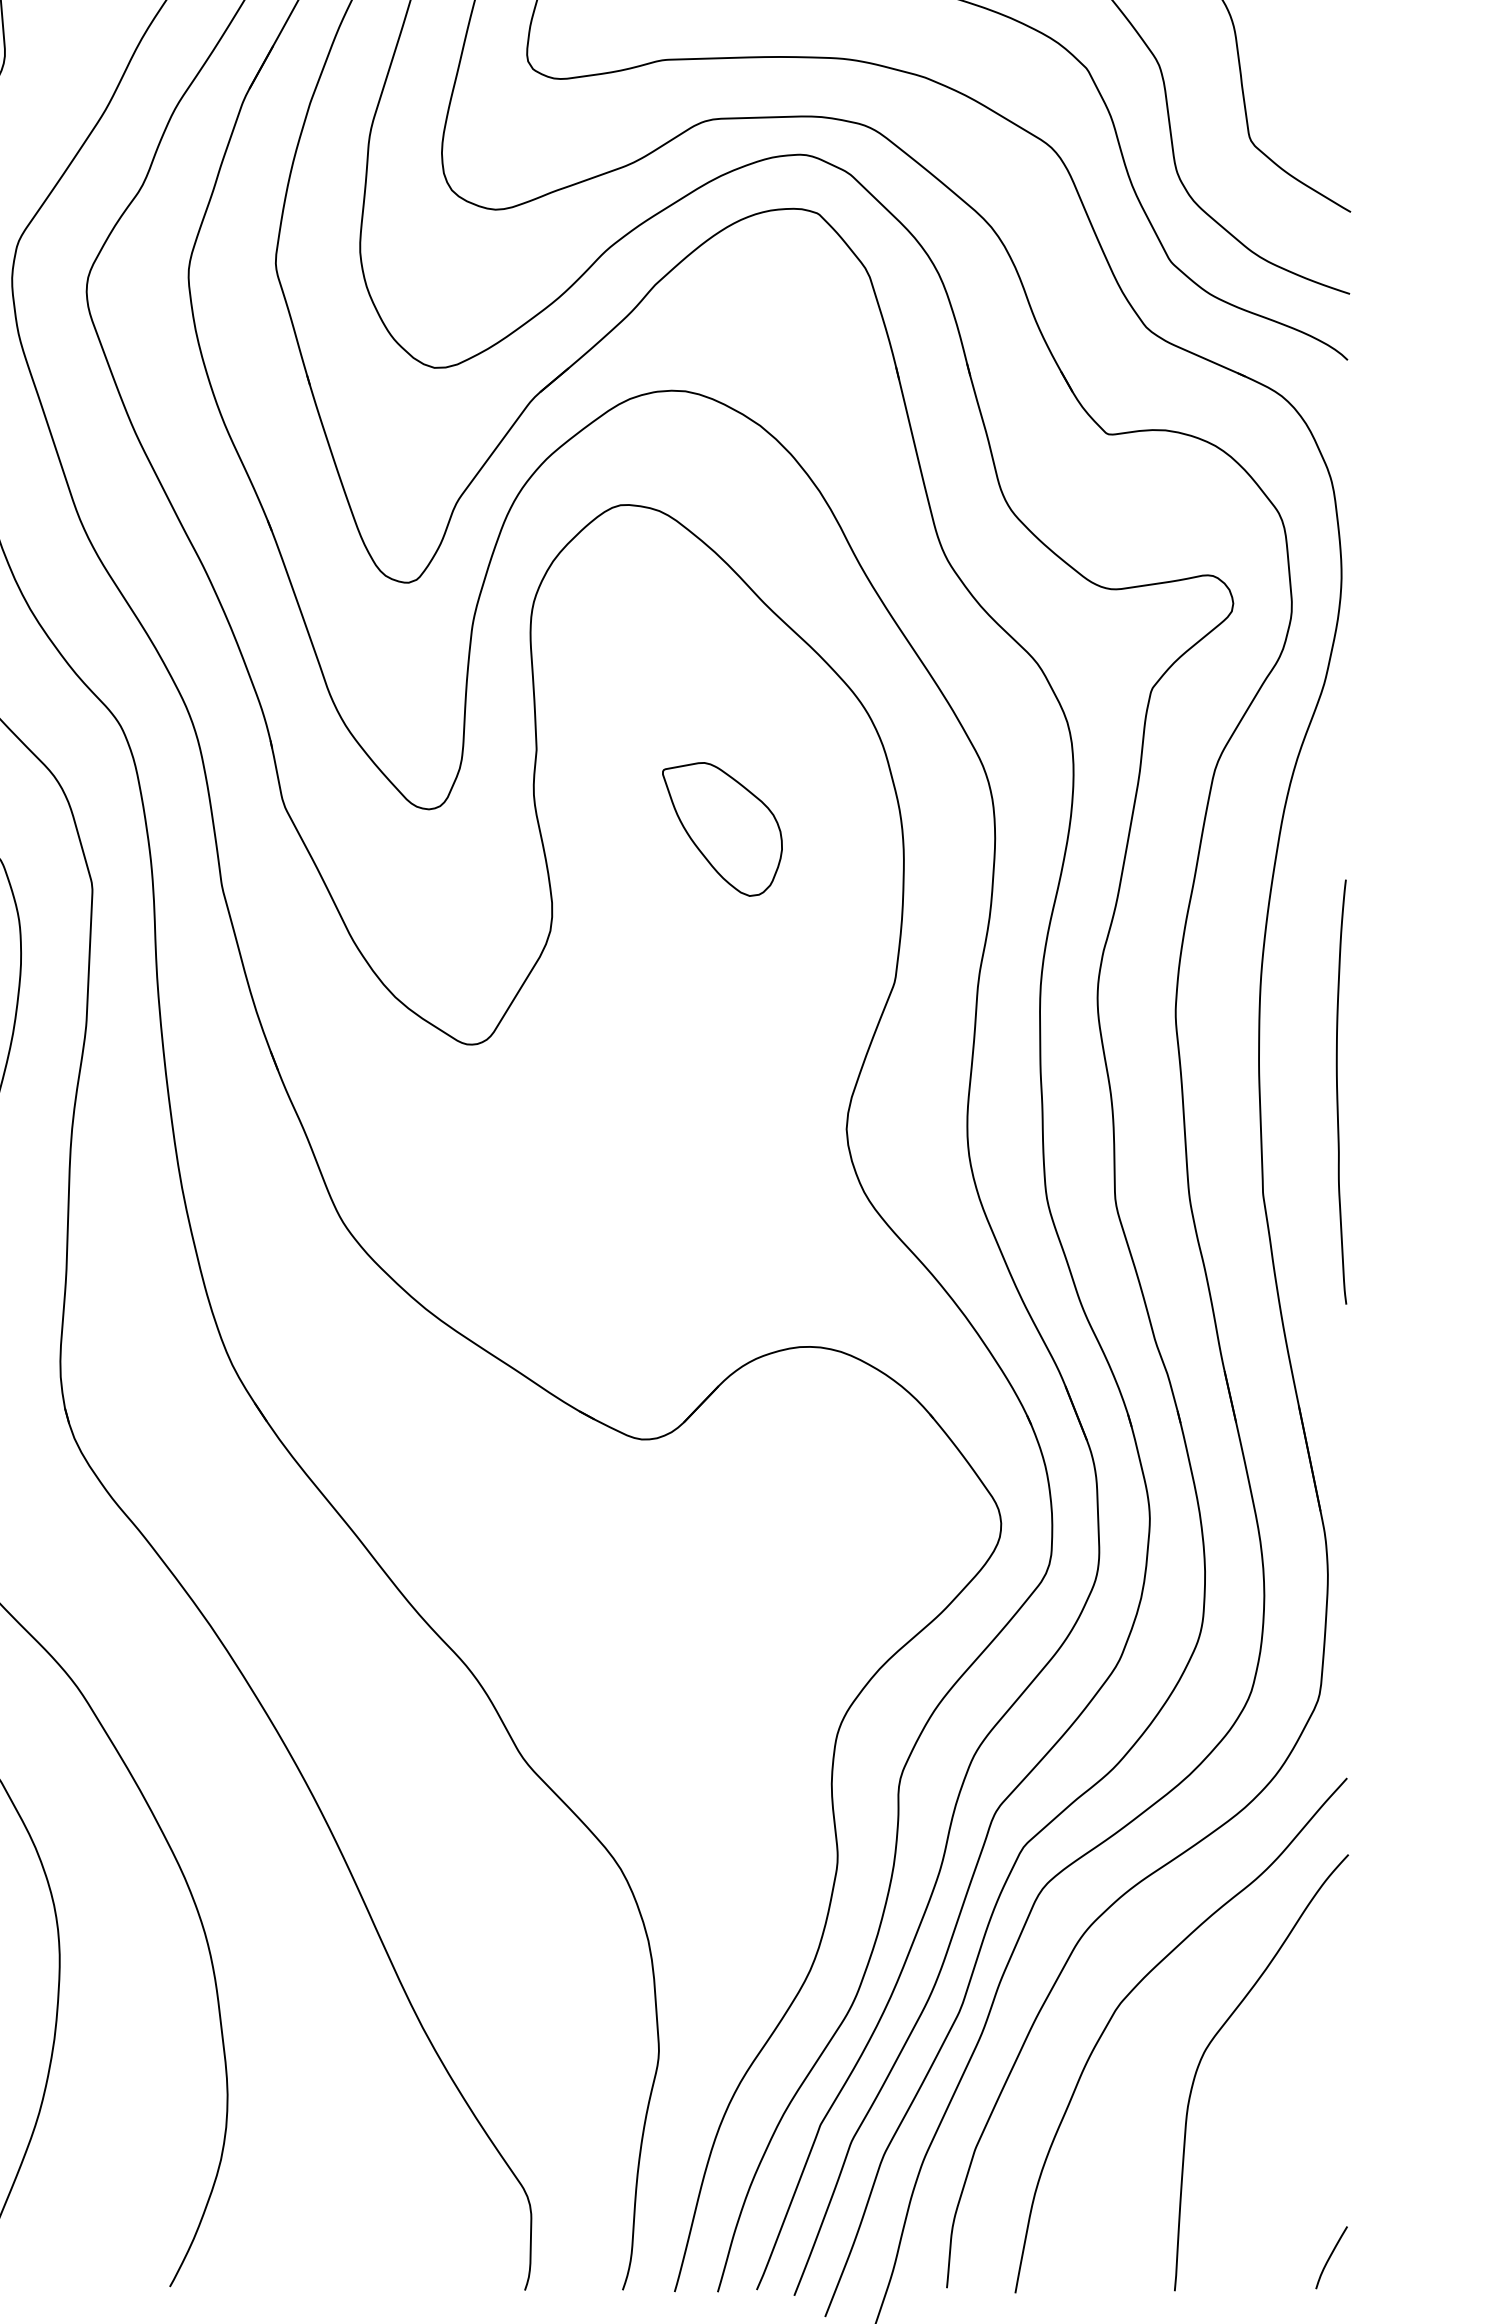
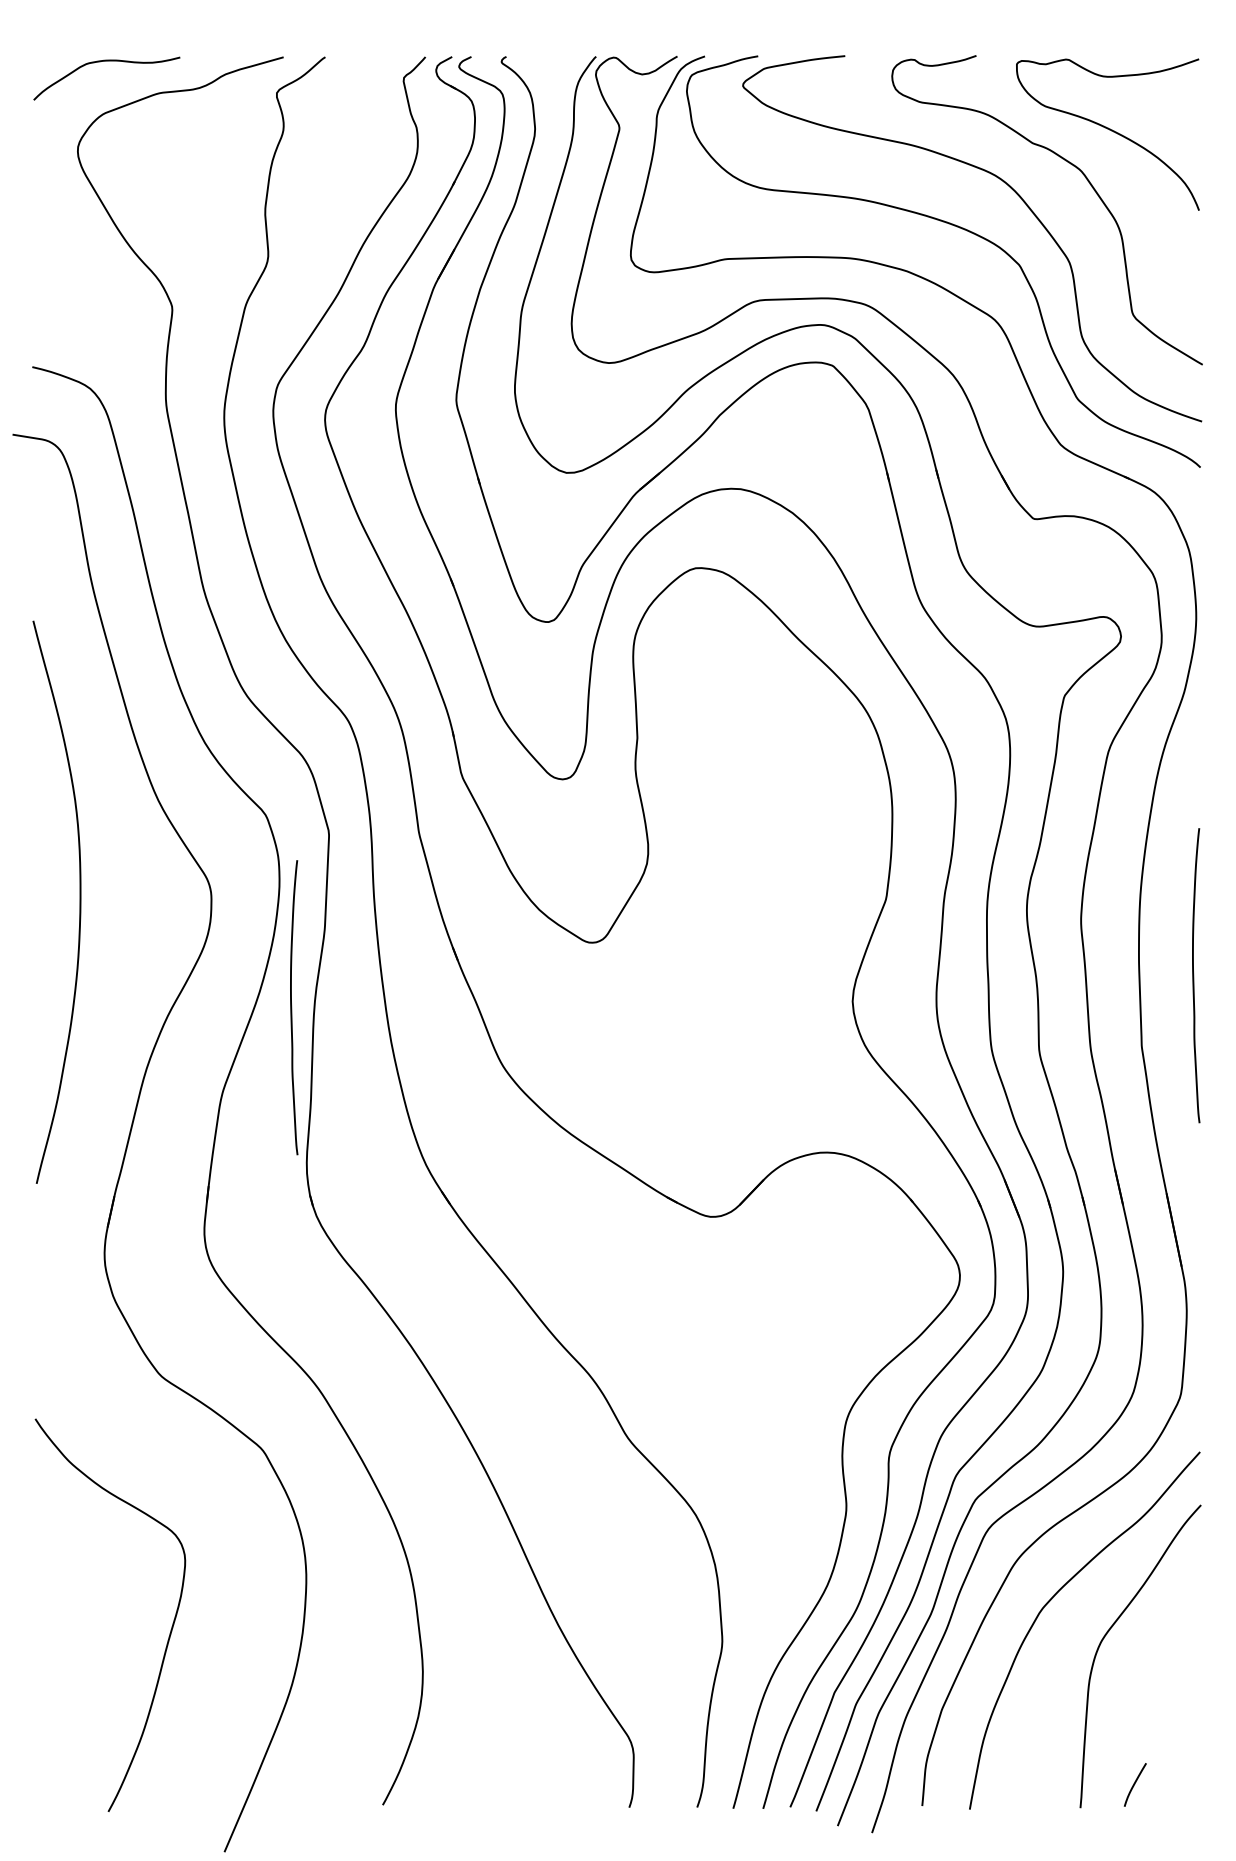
part: (722, 829) -> (766, 793), removed
curve: (39, 1137) -> (292, 1007), added
curve: (1330, 2257) -> (1134, 1784), moved

